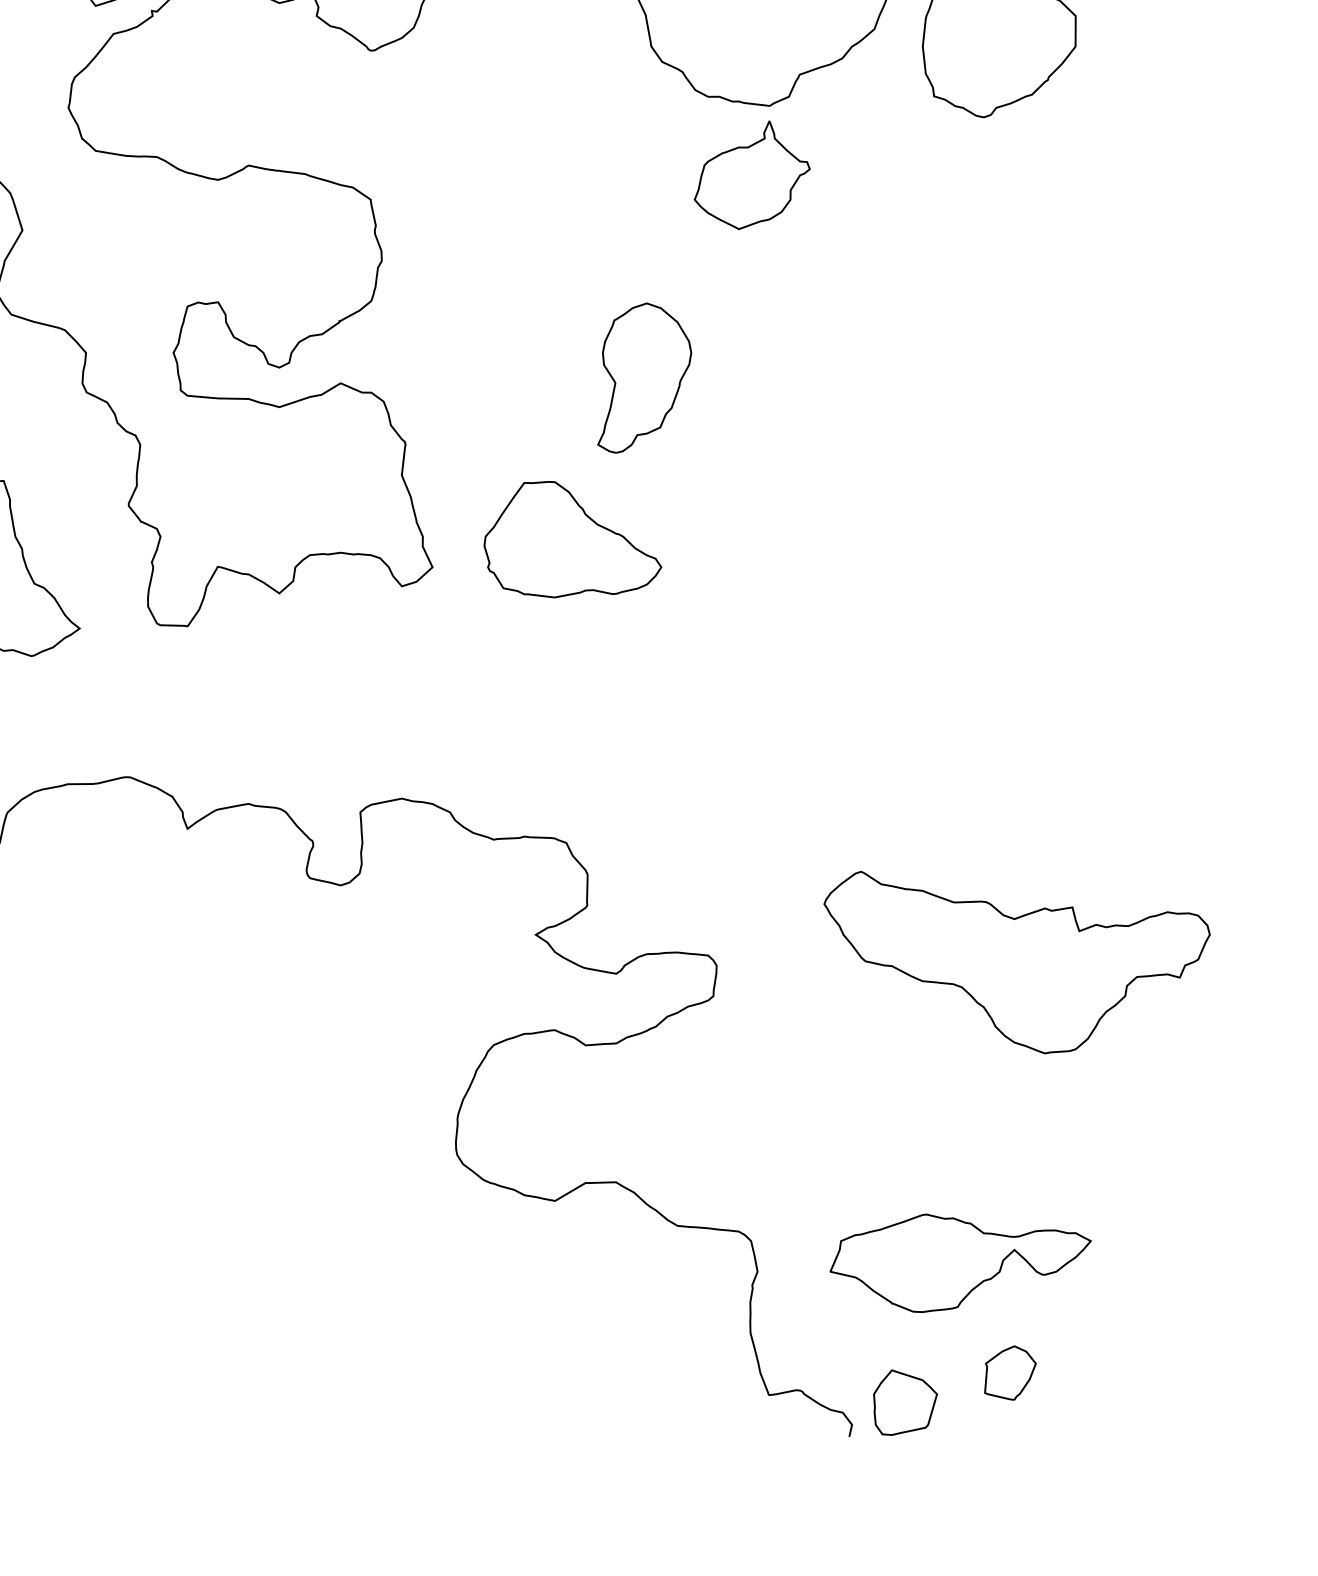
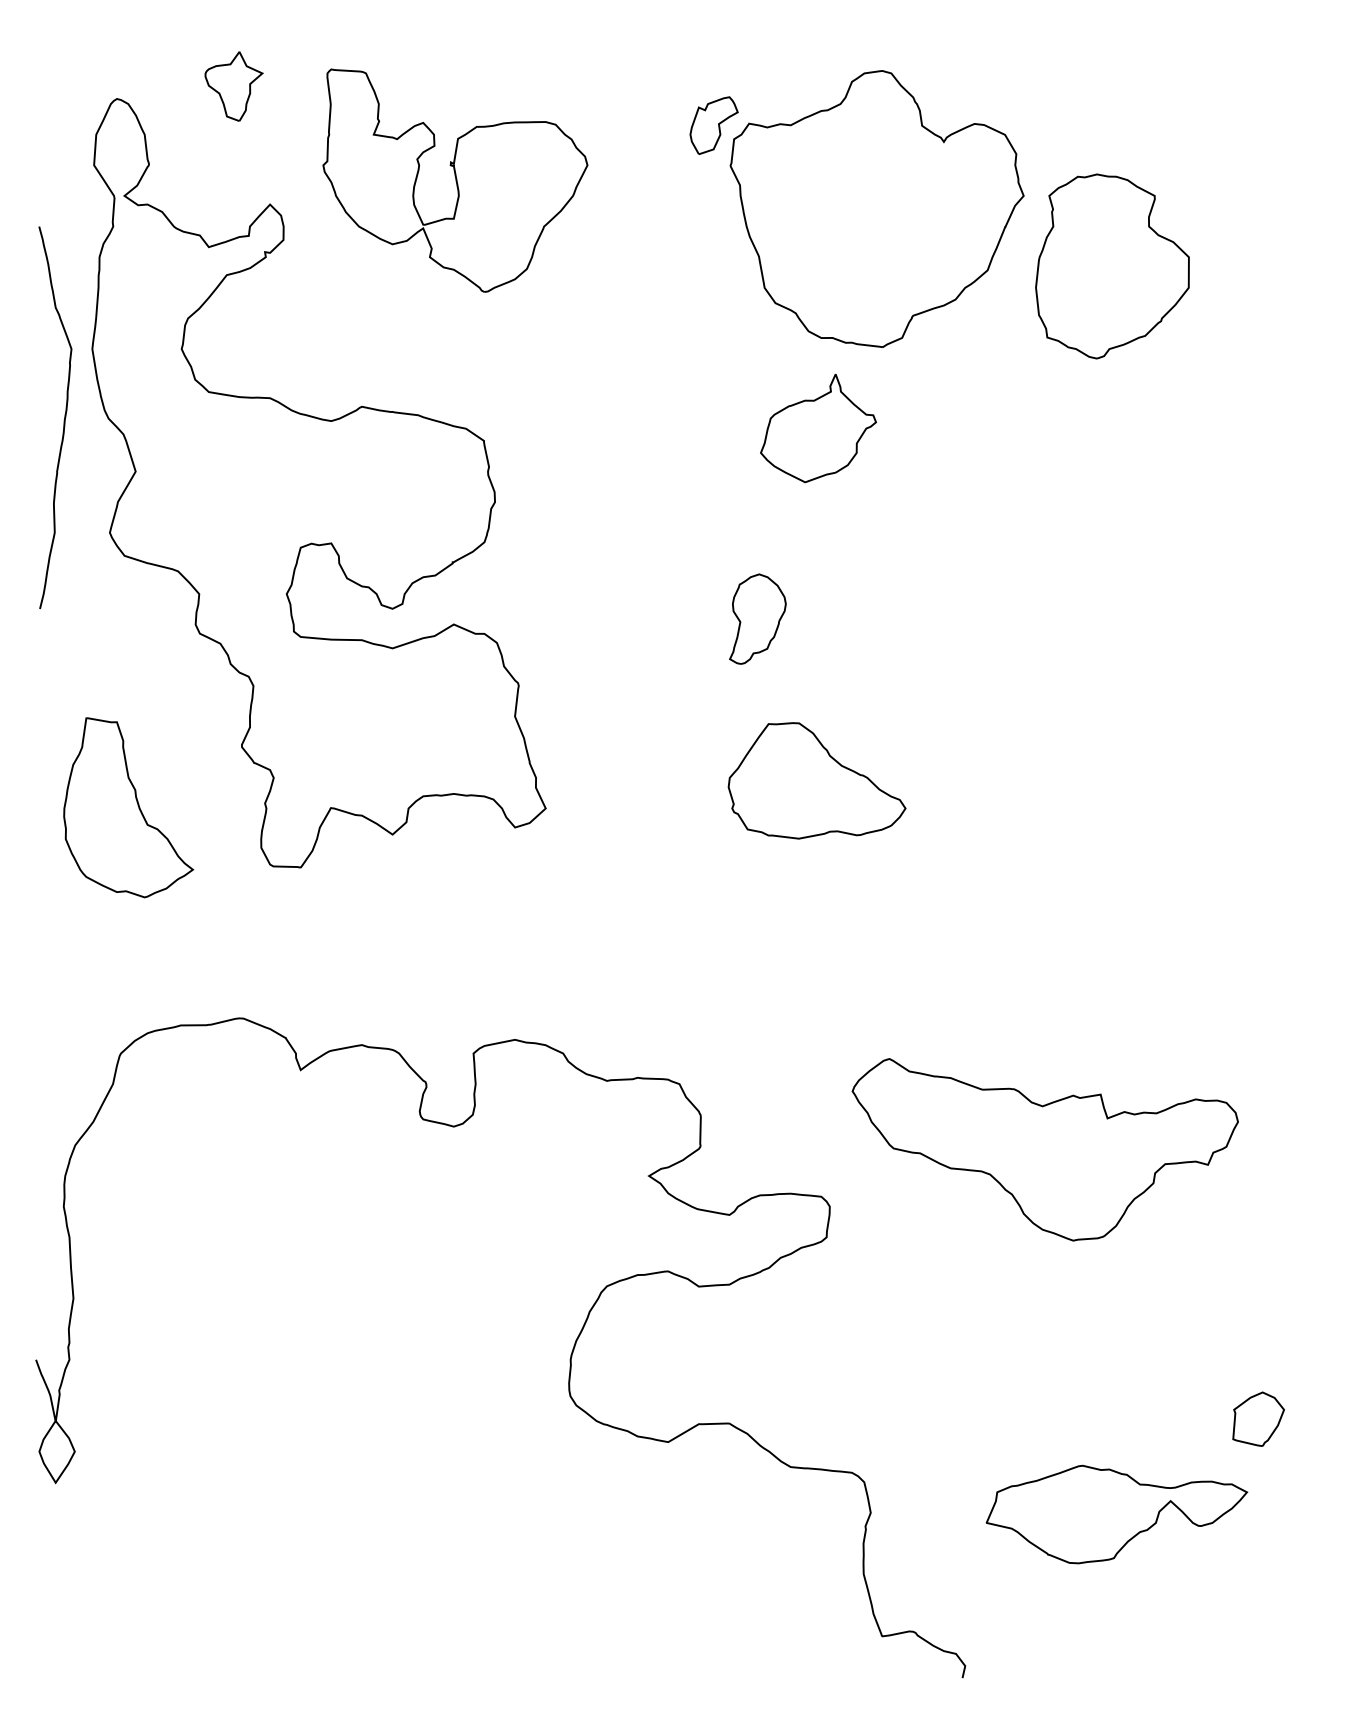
part: (752, 175) -> (818, 428), moved
part: (644, 377) -> (757, 618), size x0.6
part: (572, 539) -> (816, 780), moved
part: (1016, 962) -> (1044, 1149), moved
part: (960, 1263) -> (1116, 1514), moved
part: (1010, 1372) -> (1258, 1418), moved
part: (905, 1402) -> (1018, 1643), removed

